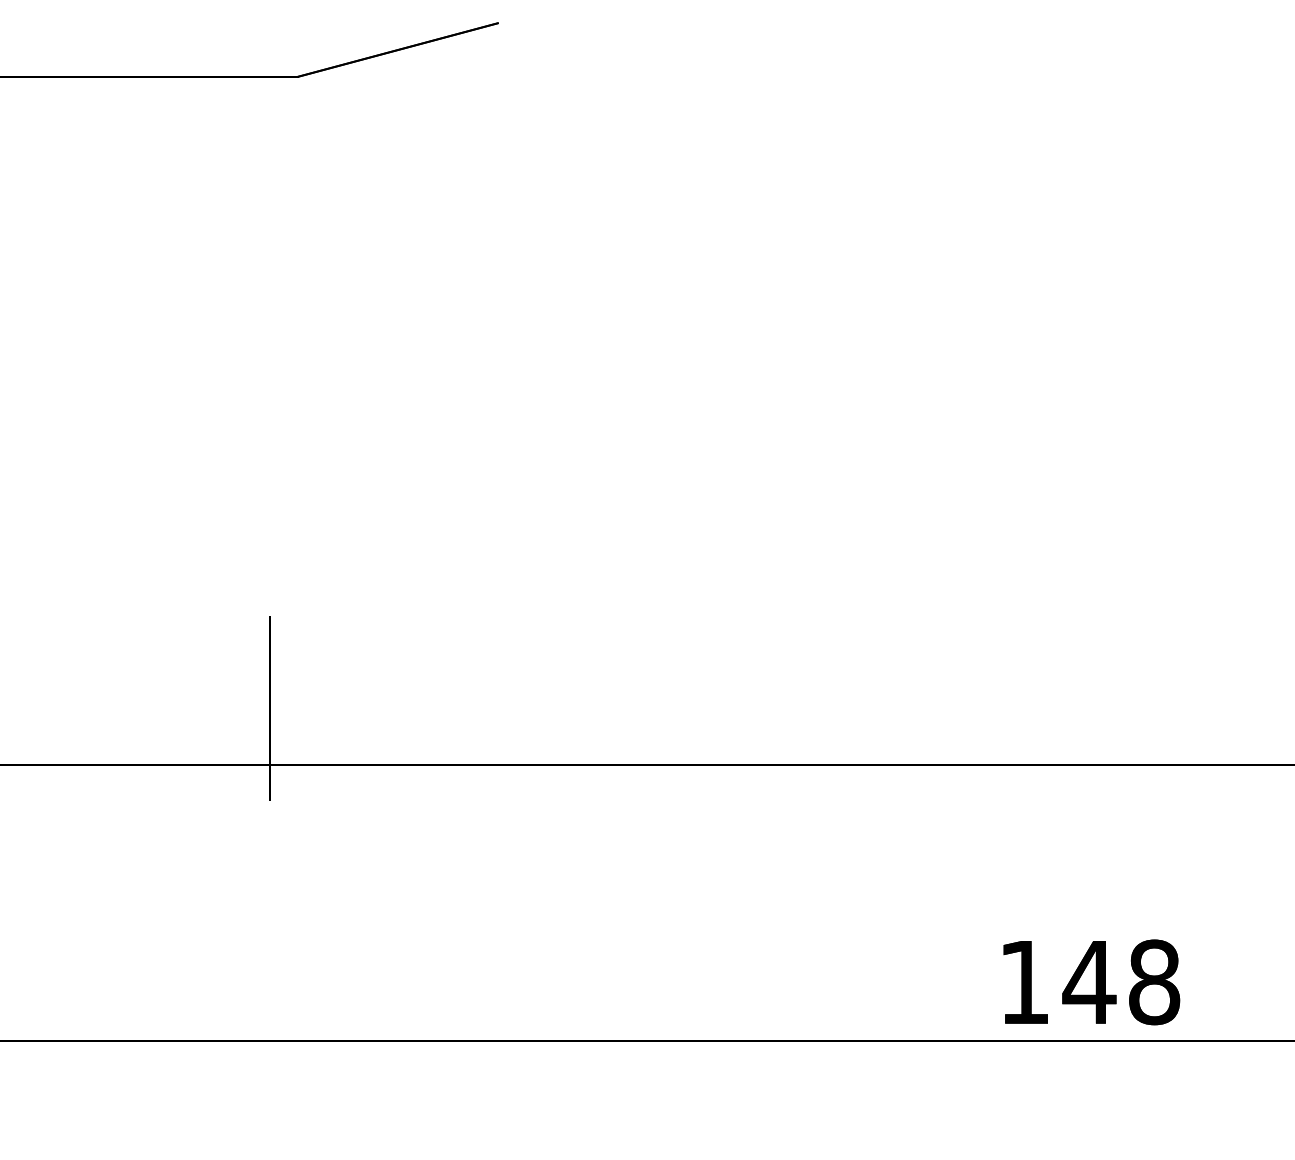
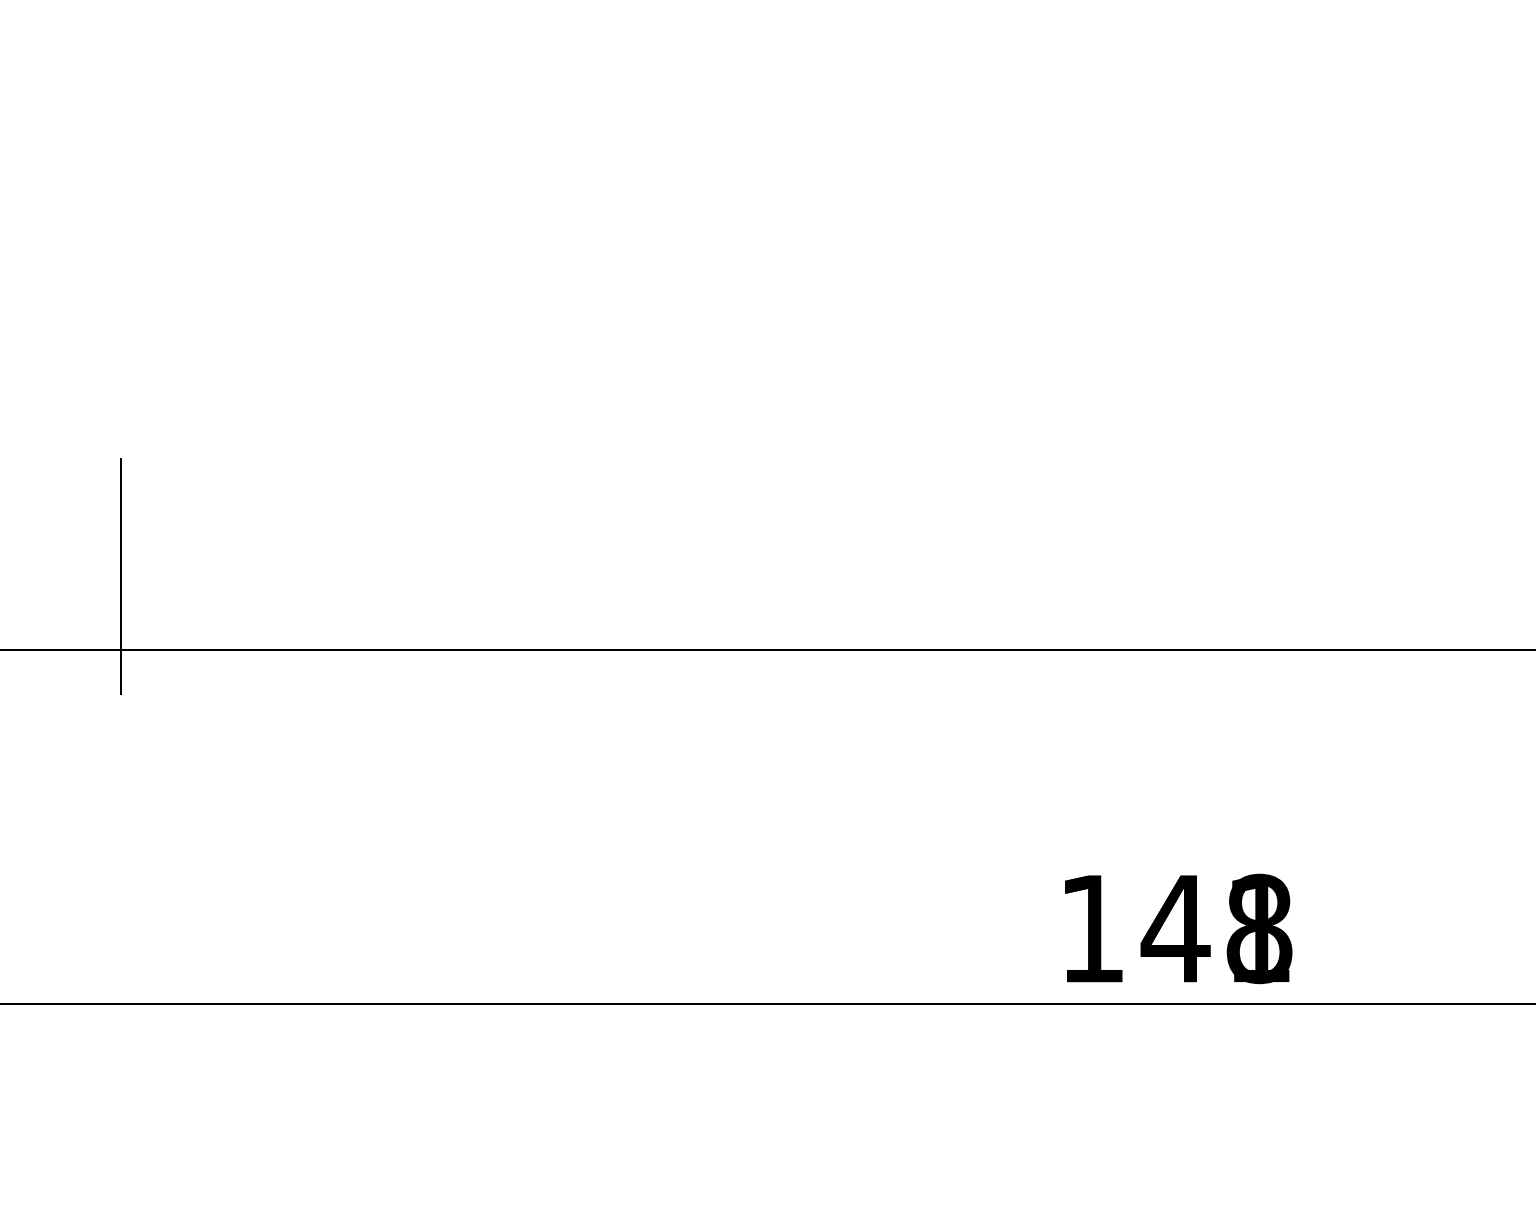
text: (1154, 982) -> (1259, 929), 148 -> 141

